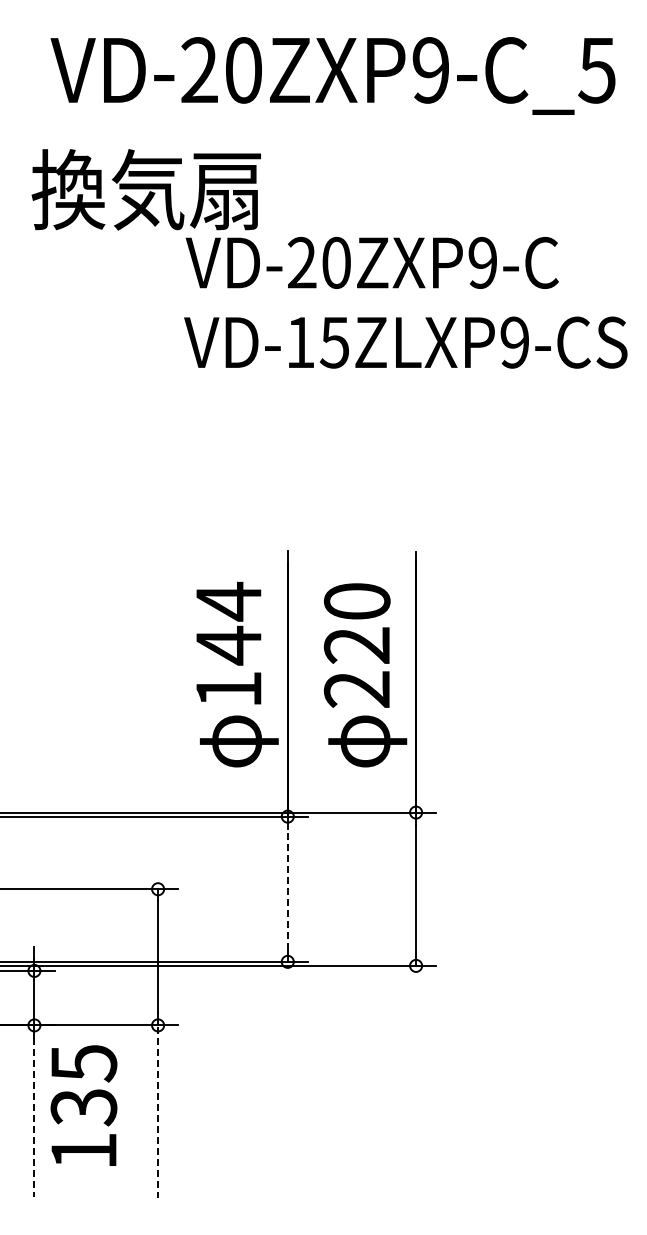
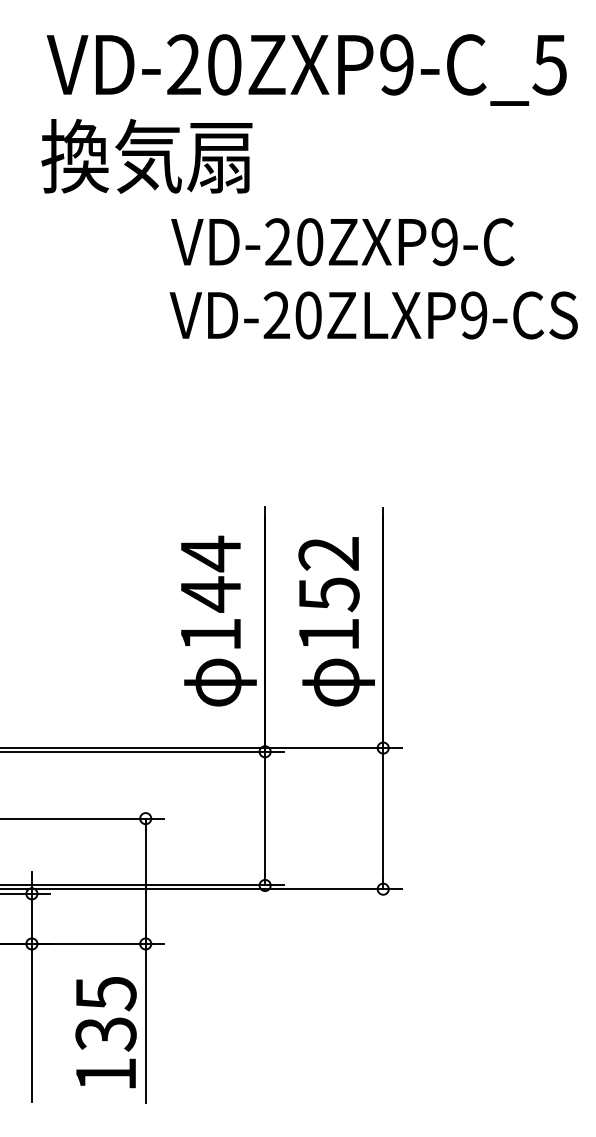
text: (145, 189) -> (146, 156), moved
text: (317, 342) -> (292, 315), VD-15ZLXP9-CS -> VD-20ZLXP9-CS
text: (356, 645) -> (328, 594), 220 -> 152
line: (287, 889) -> (264, 818), dashed -> solid
text: (83, 1105) -> (105, 1032), moved
line: (158, 1113) -> (146, 1025), dashed -> solid
line: (34, 1117) -> (31, 1028), dashed -> solid

